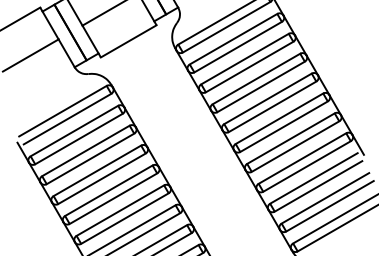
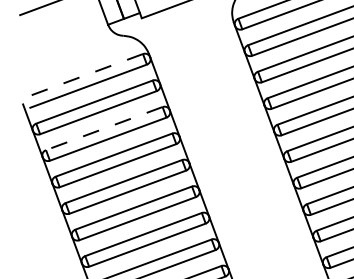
line: (62, 111) -> (84, 75), solid -> dashed
line: (85, 150) -> (103, 127), solid -> dashed

